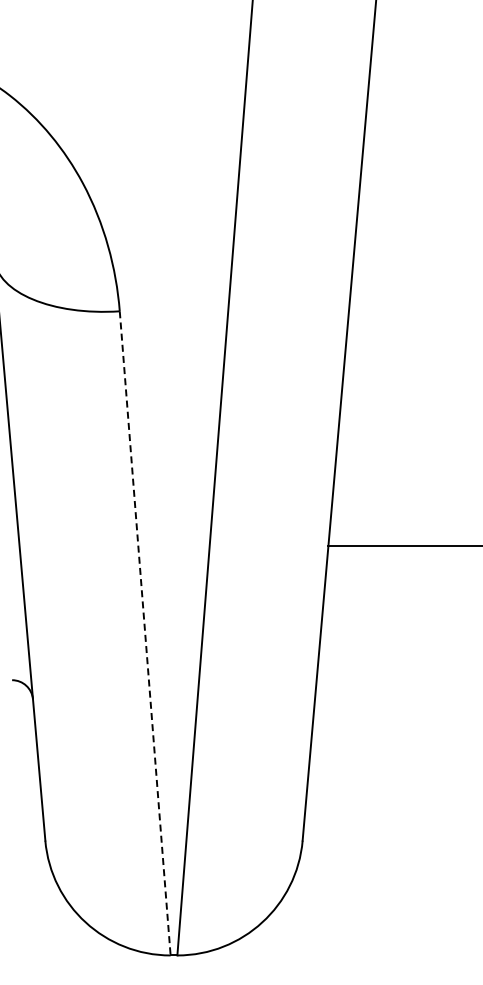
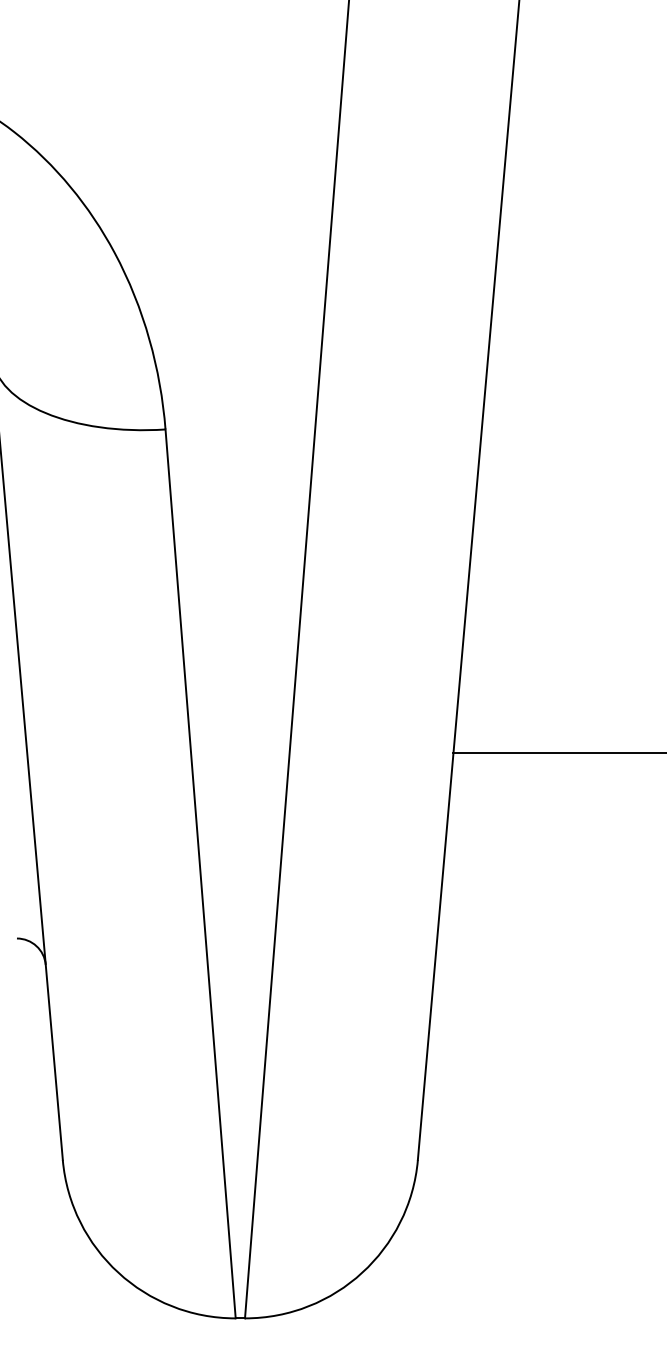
line: (145, 633) -> (201, 874), dashed -> solid

